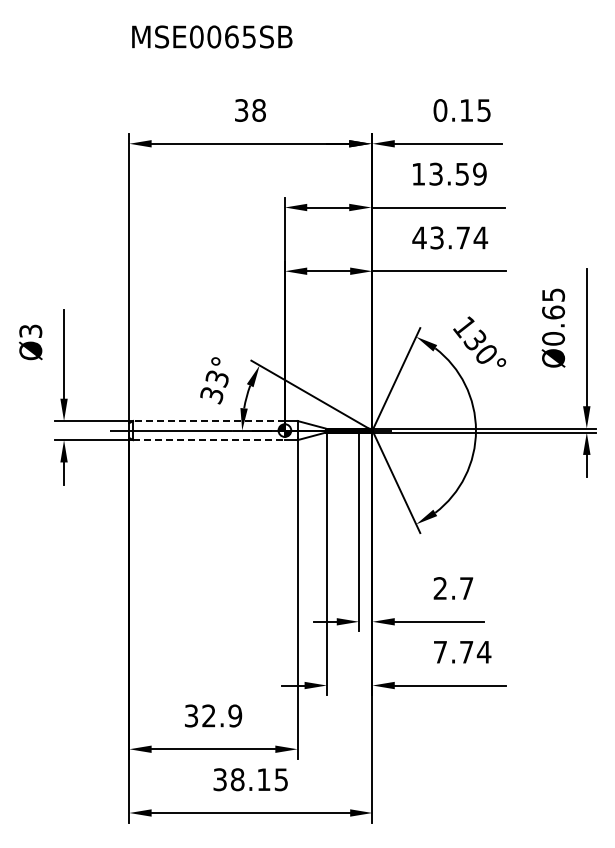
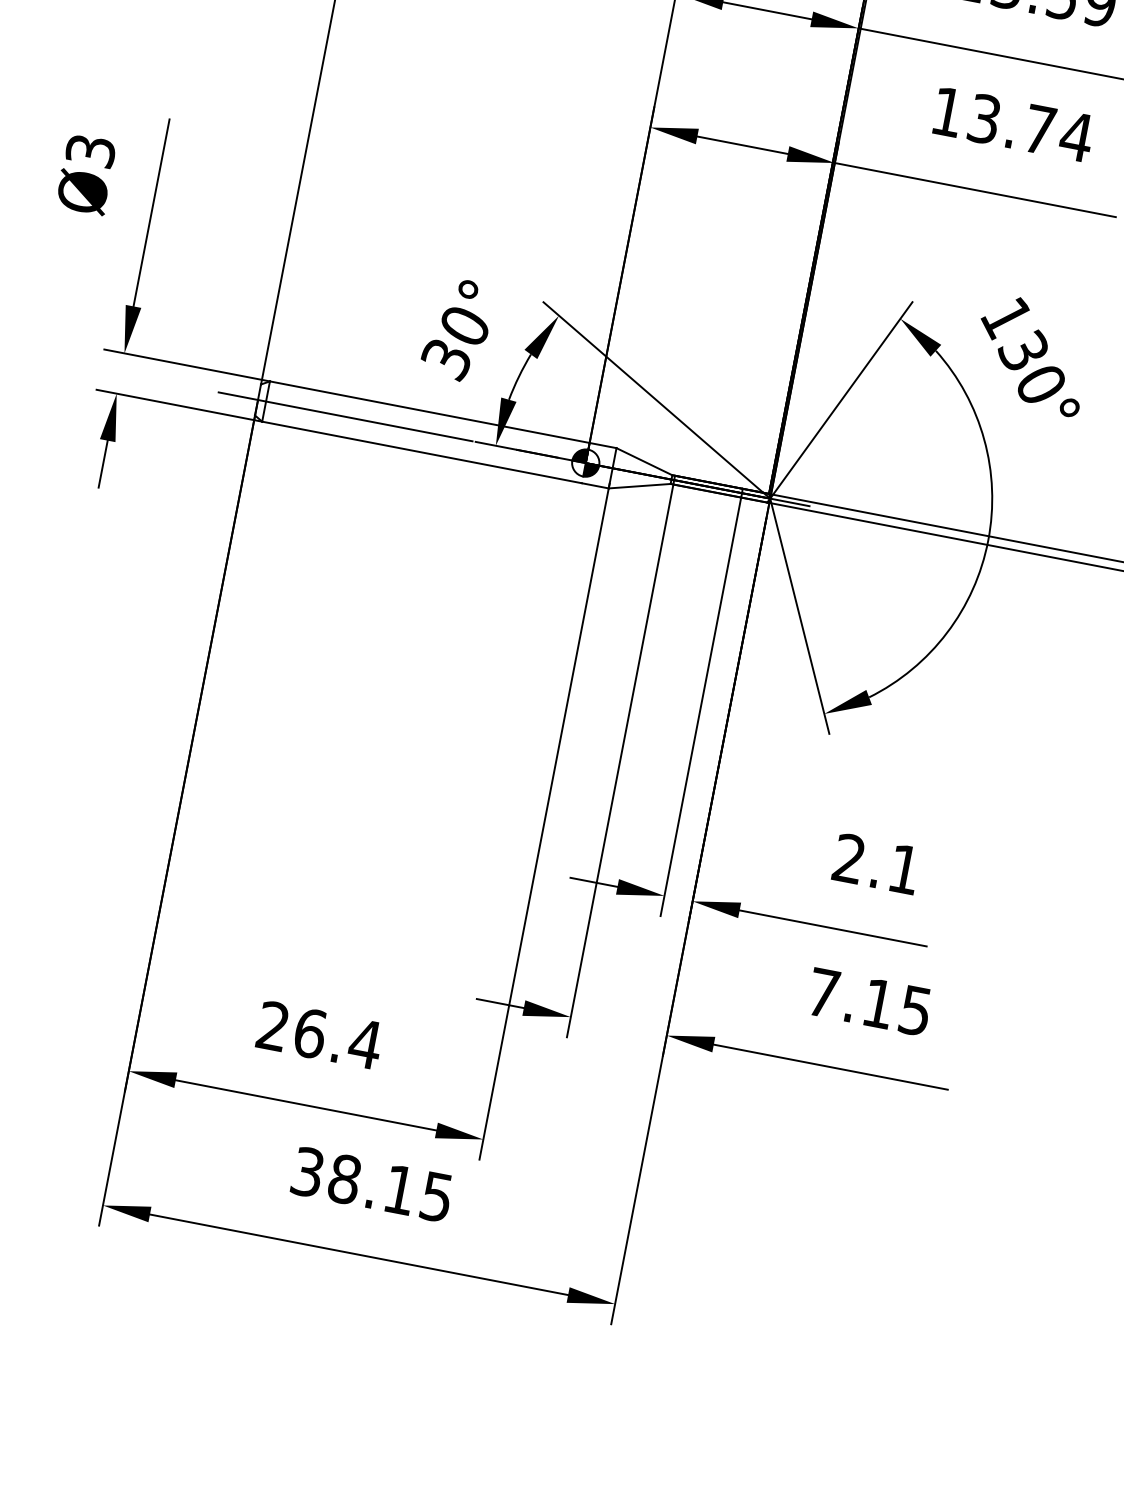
text: (419, 237) -> (947, 110), 43.74 -> 13.74
text: (216, 378) -> (462, 325), 33° -> 30°
line: (209, 421) -> (430, 413), dashed -> solid
line: (209, 440) -> (422, 453), dashed -> solid
text: (466, 588) -> (904, 869), 2.7 -> 2.1
text: (475, 652) -> (897, 1007), 7.74 -> 7.15
text: (213, 715) -> (319, 1034), 32.9 -> 26.4

